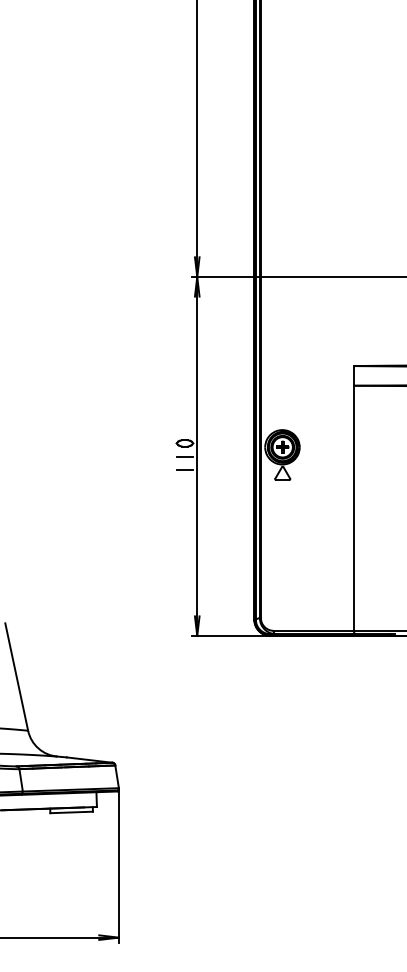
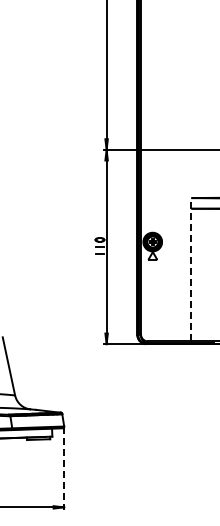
line: (354, 498) -> (191, 269), solid -> dashed
line: (119, 867) -> (64, 469), solid -> dashed

